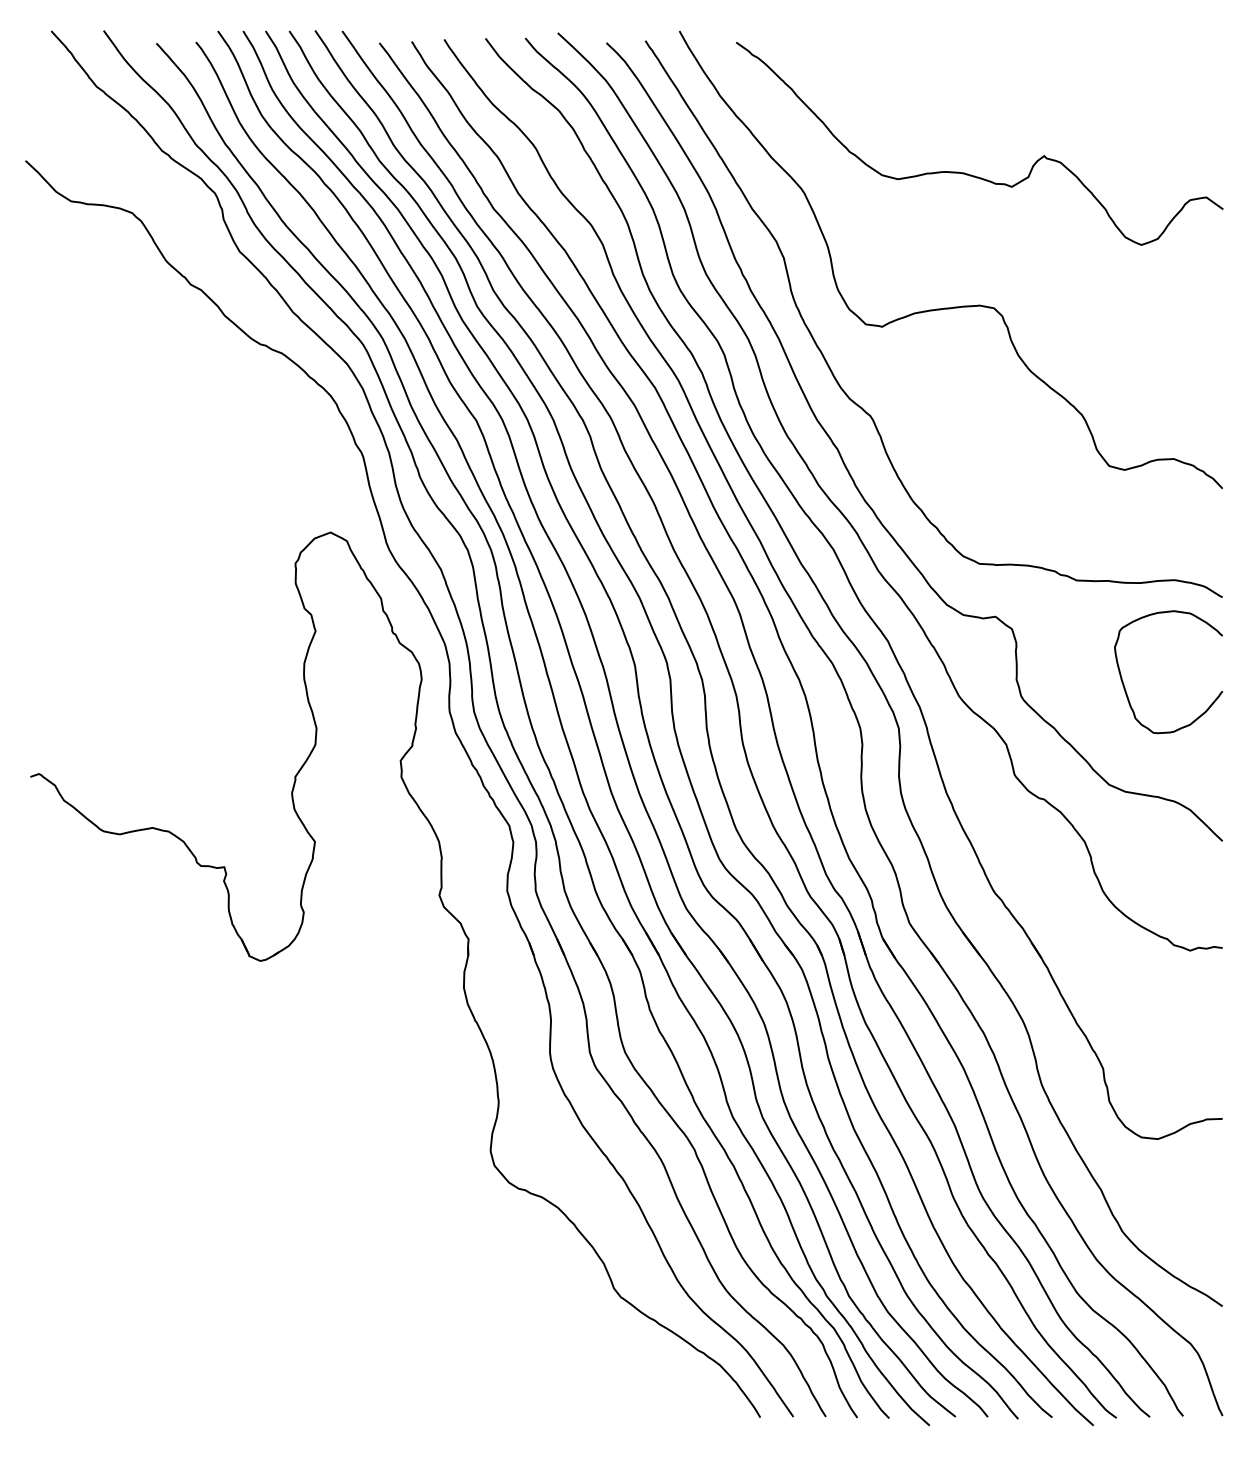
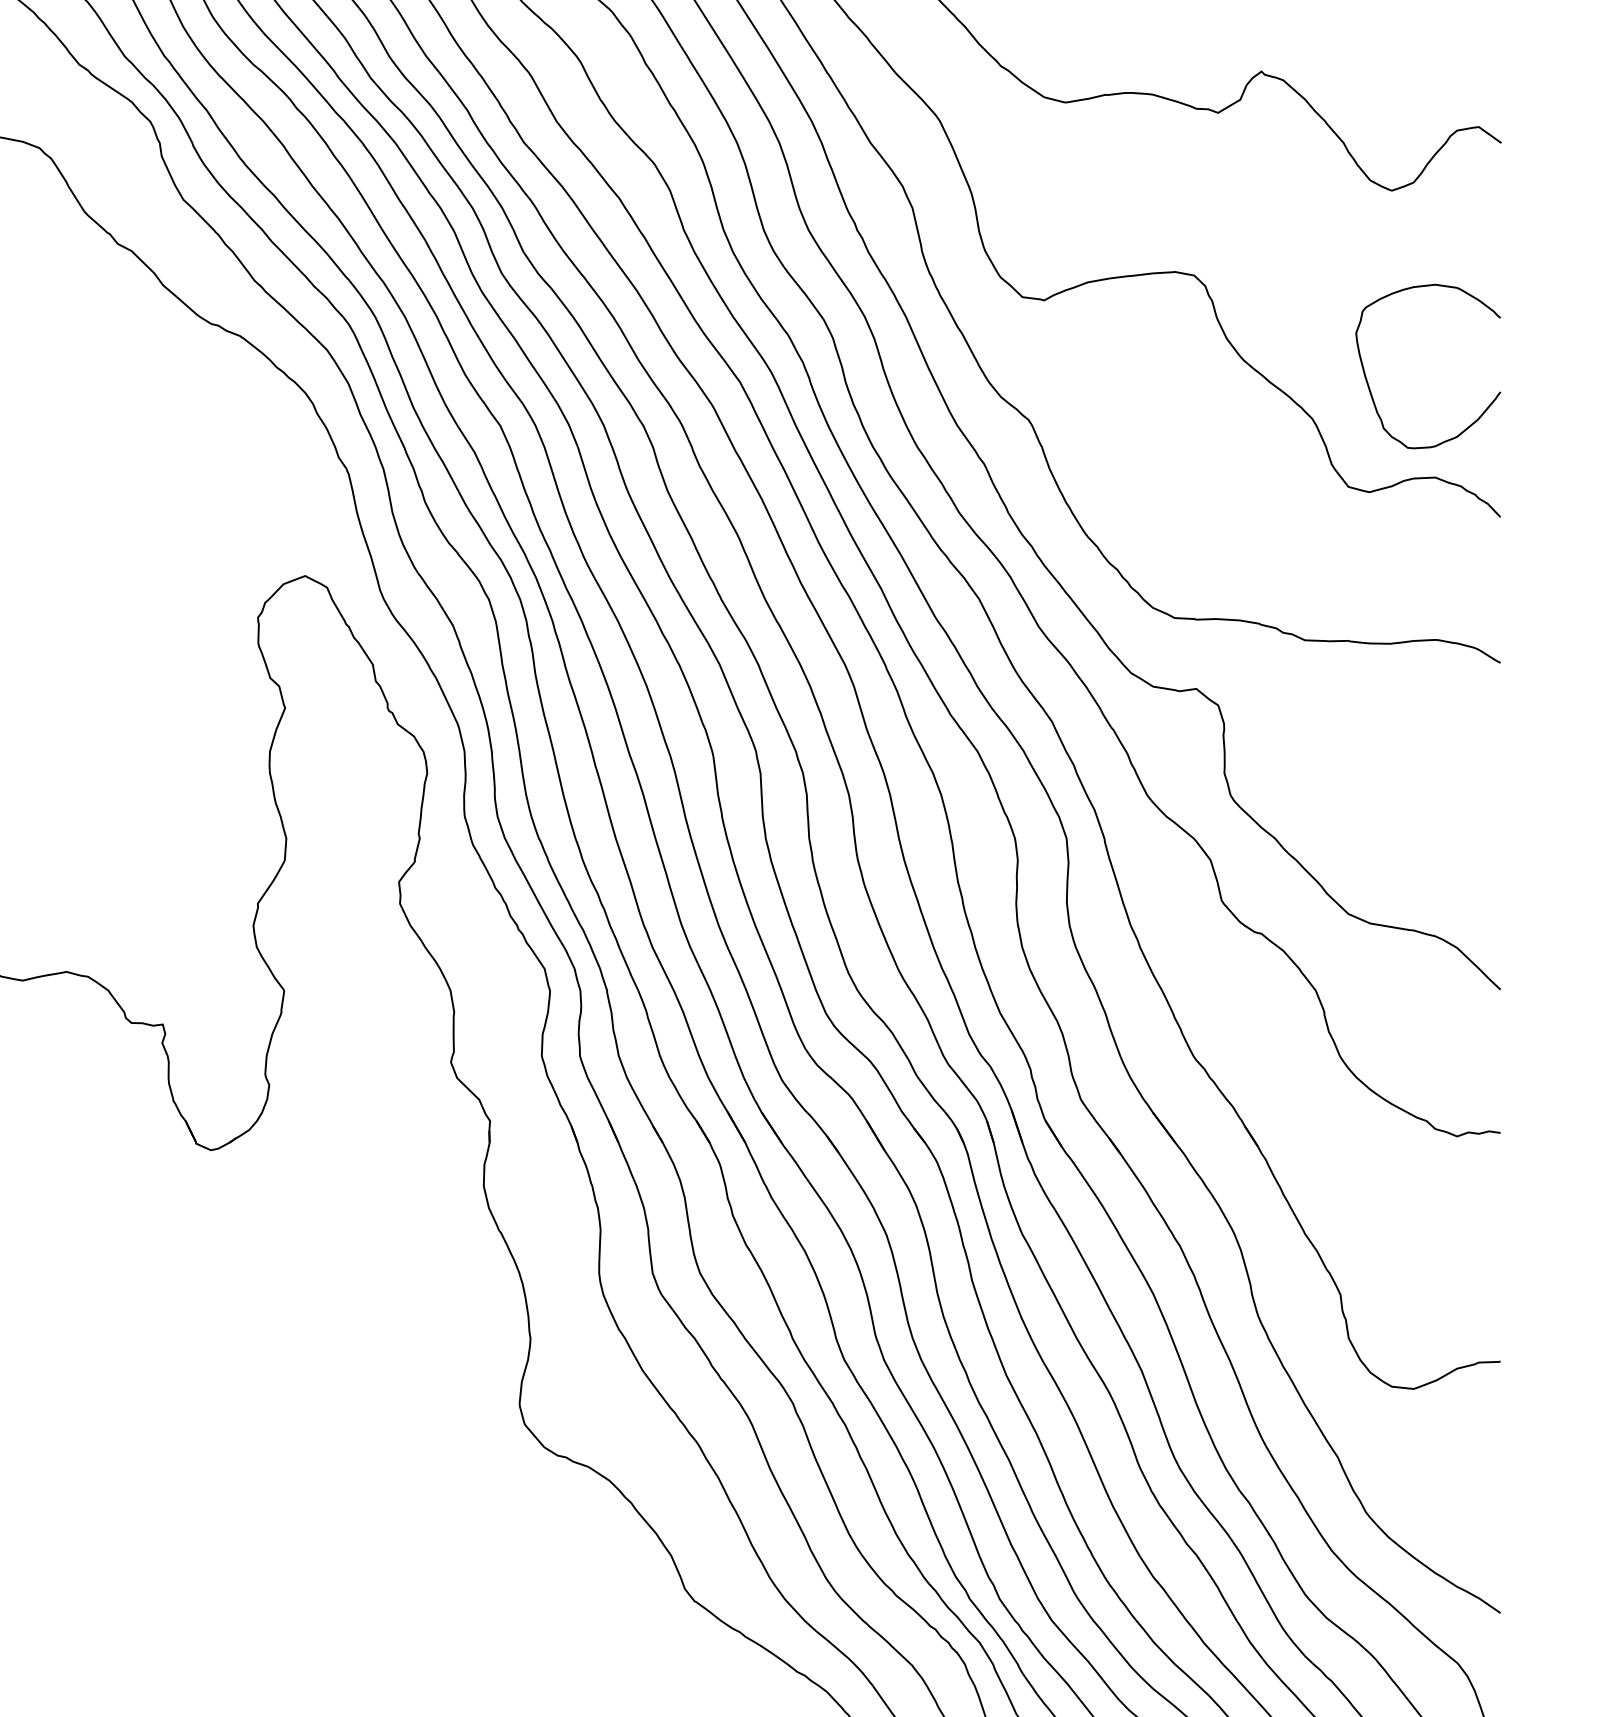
curve: (1125, 687) -> (1370, 387), moved

